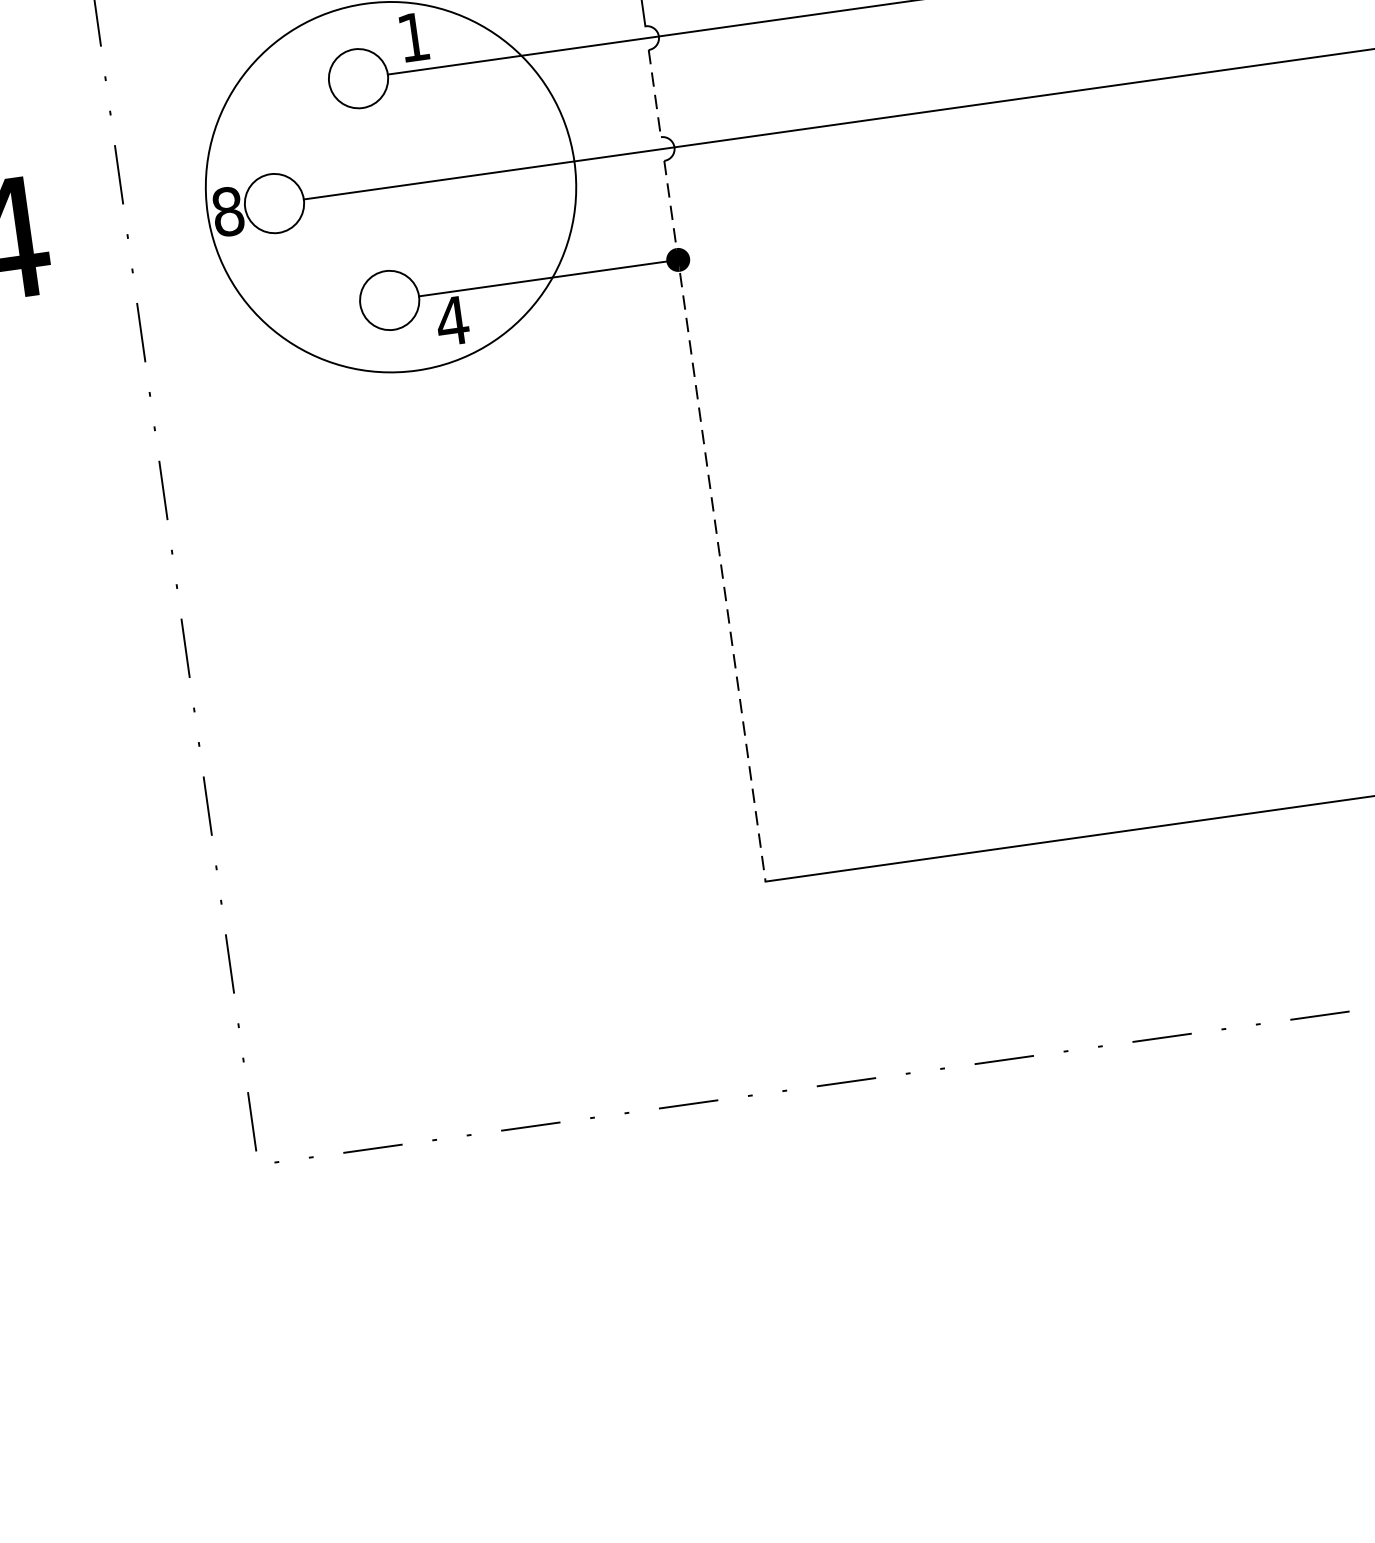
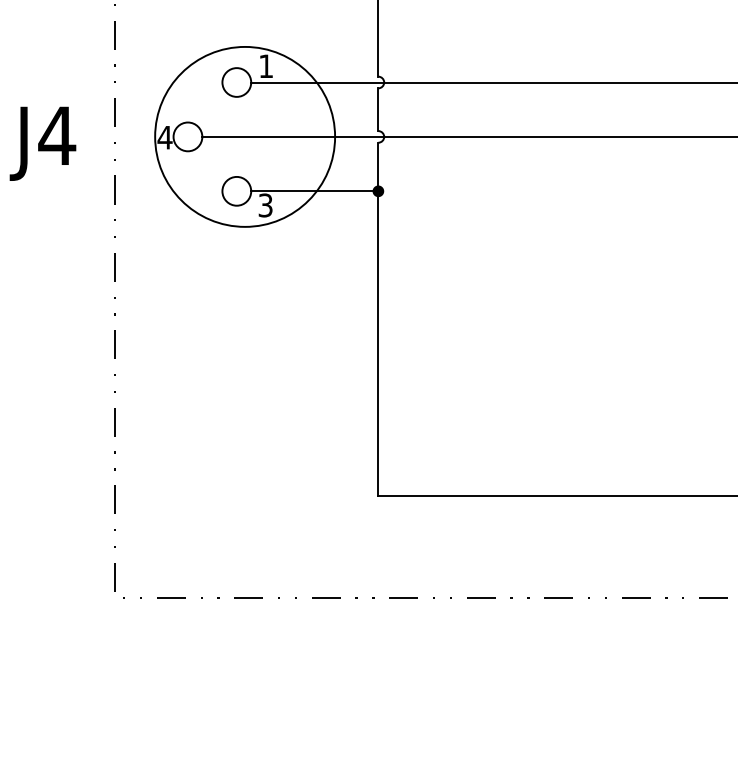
line: (655, 95) -> (378, 110), dashed -> solid
text: (226, 211) -> (164, 137), 8 -> 4
text: (452, 321) -> (265, 205), 4 -> 3
line: (715, 521) -> (378, 319), dashed -> solid

